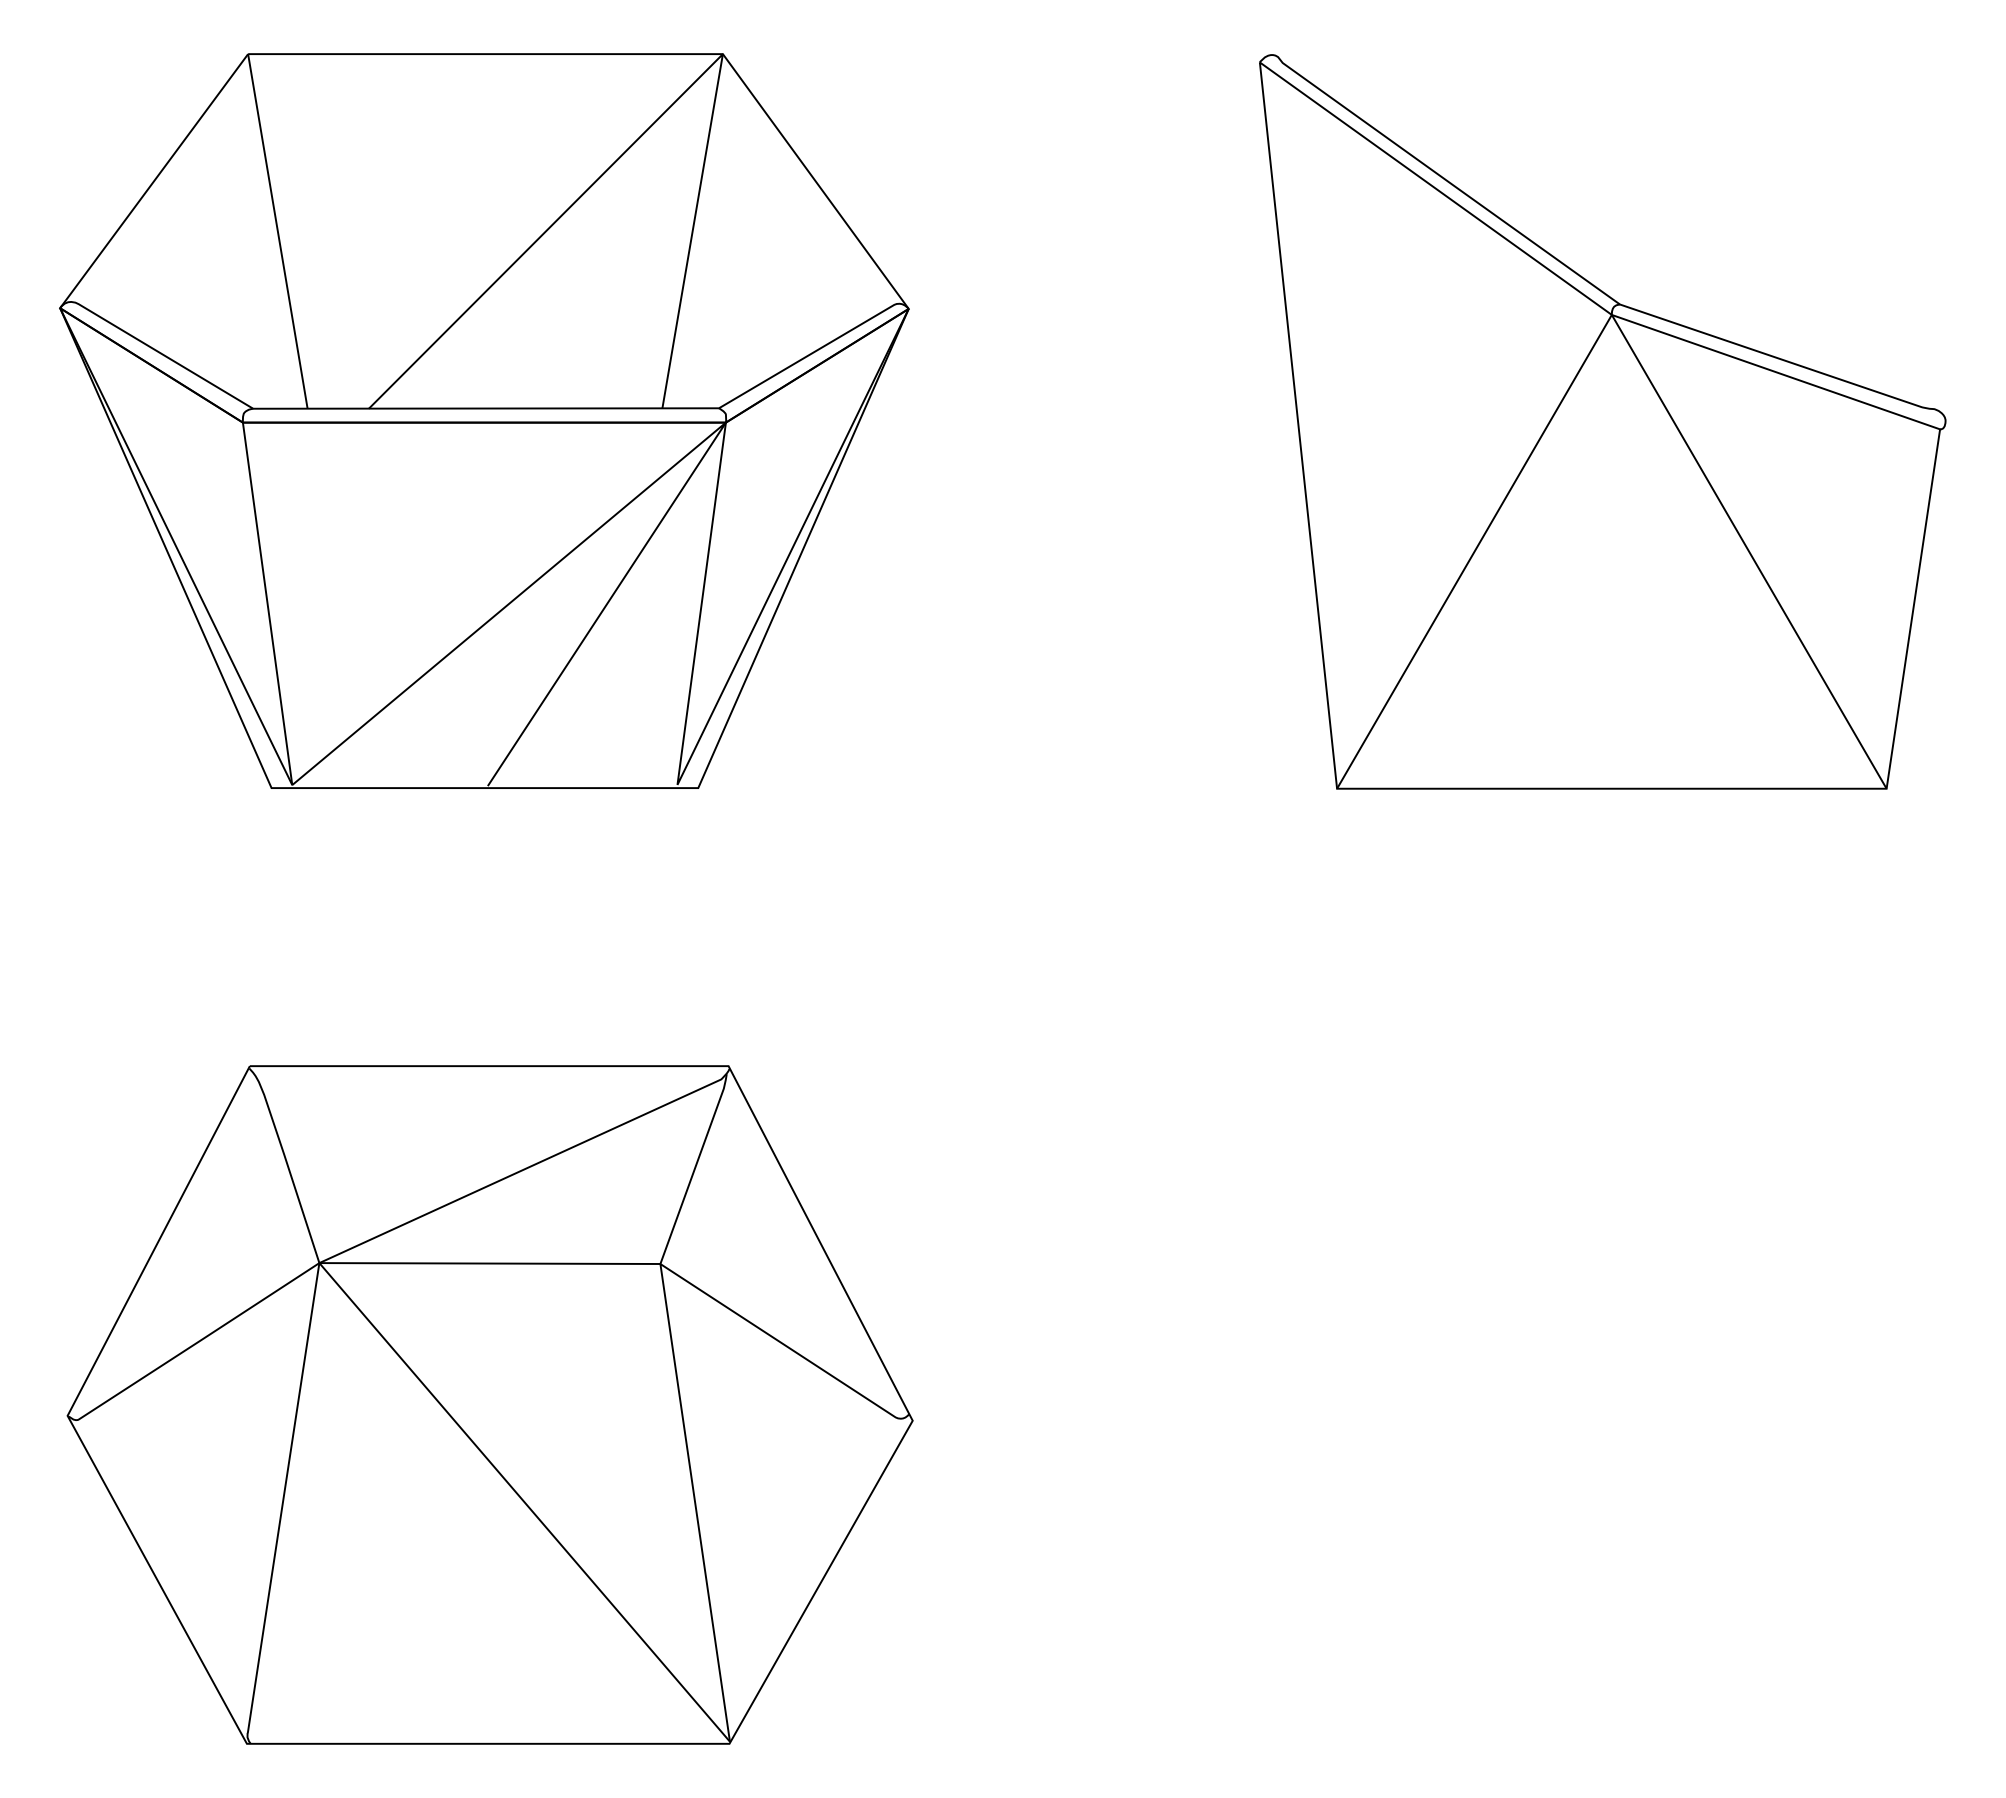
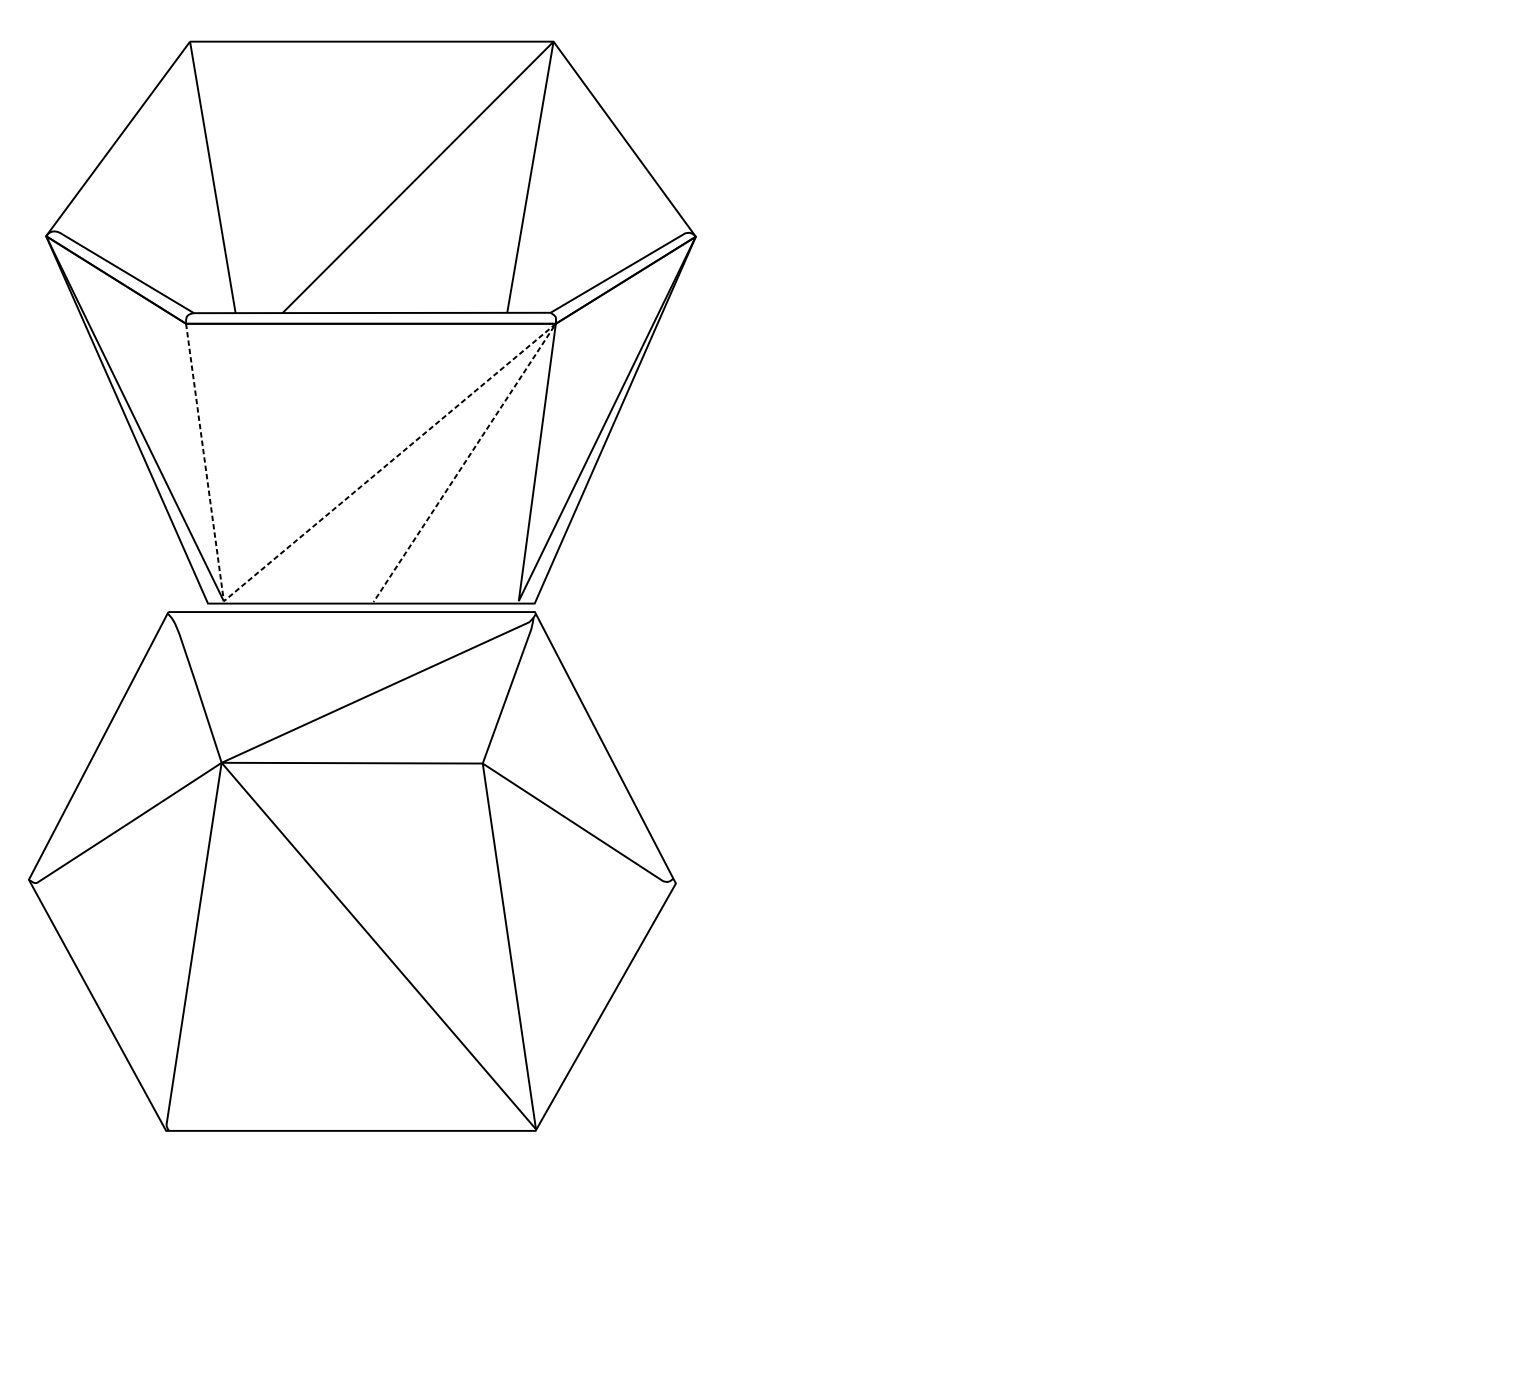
part: (1602, 421) -> (1226, 322), removed
line: (535, 581) -> (410, 445), solid -> dashed
part: (489, 1404) -> (351, 871), moved

